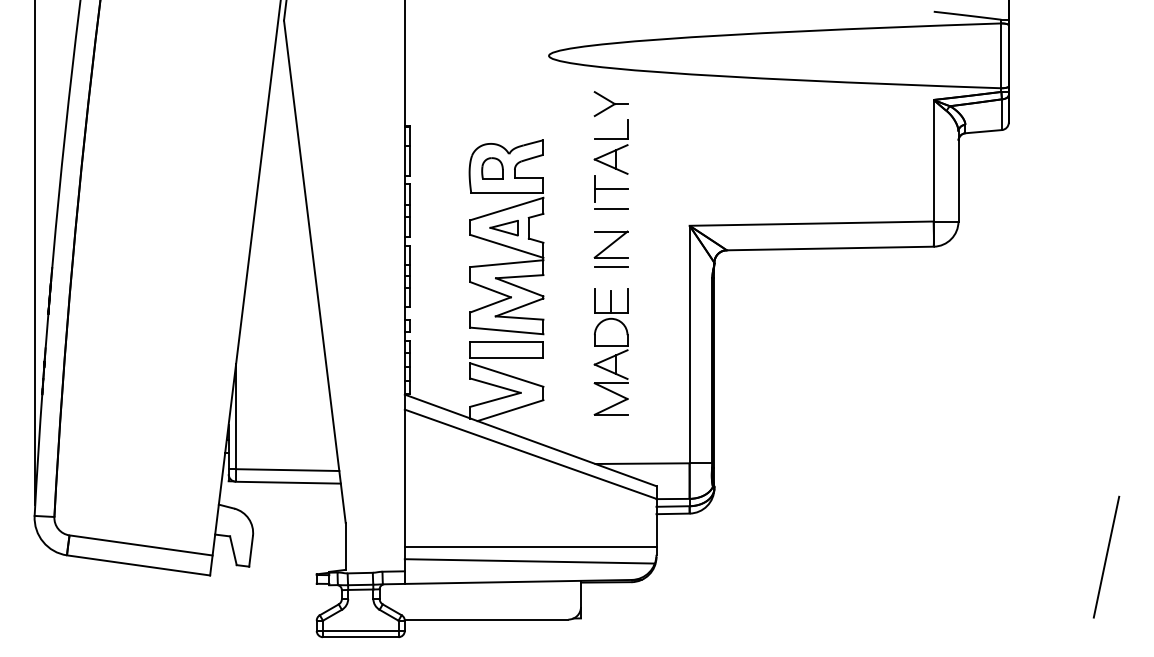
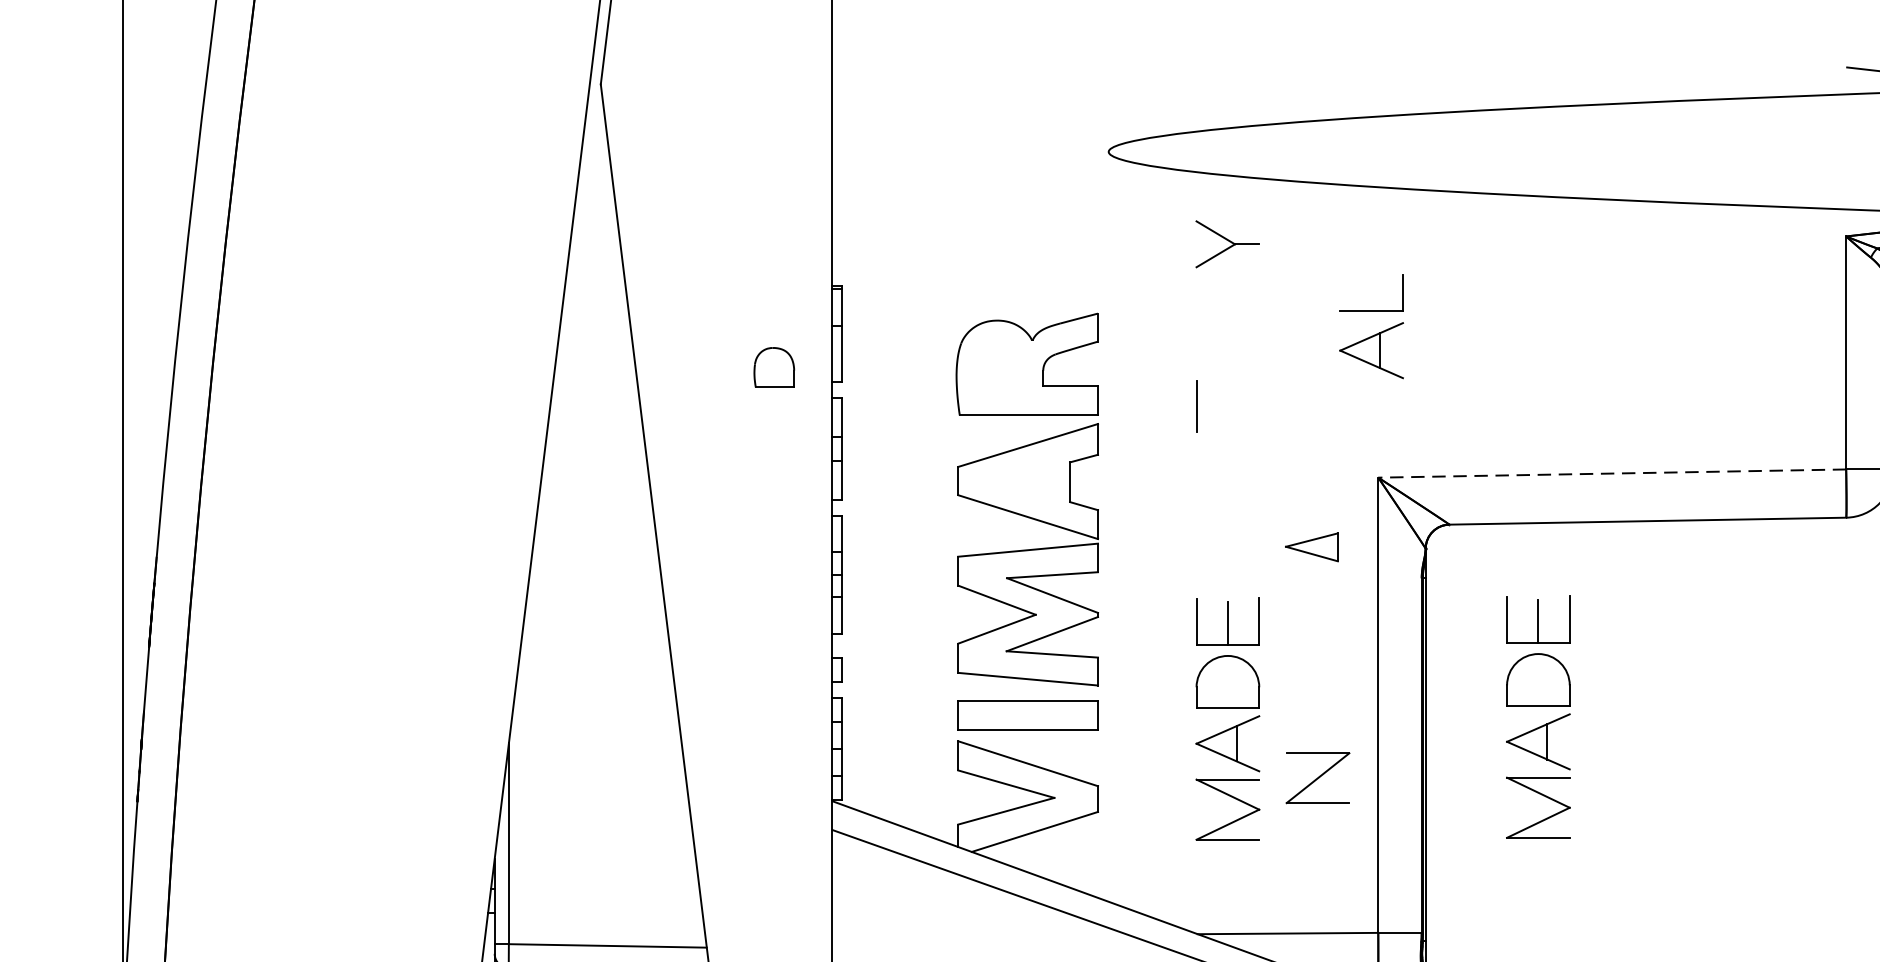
part: (610, 146) -> (1370, 325), moved
part: (492, 168) -> (774, 367), moved
line: (610, 188) -> (1226, 406), removed
line: (610, 209) -> (1226, 446), removed
line: (811, 223) -> (1611, 473), solid -> dashed
part: (503, 228) -> (1310, 547), moved
part: (610, 244) -> (1316, 777), moved
line: (610, 267) -> (1226, 557), removed
part: (772, 350) -> (1537, 716), added

